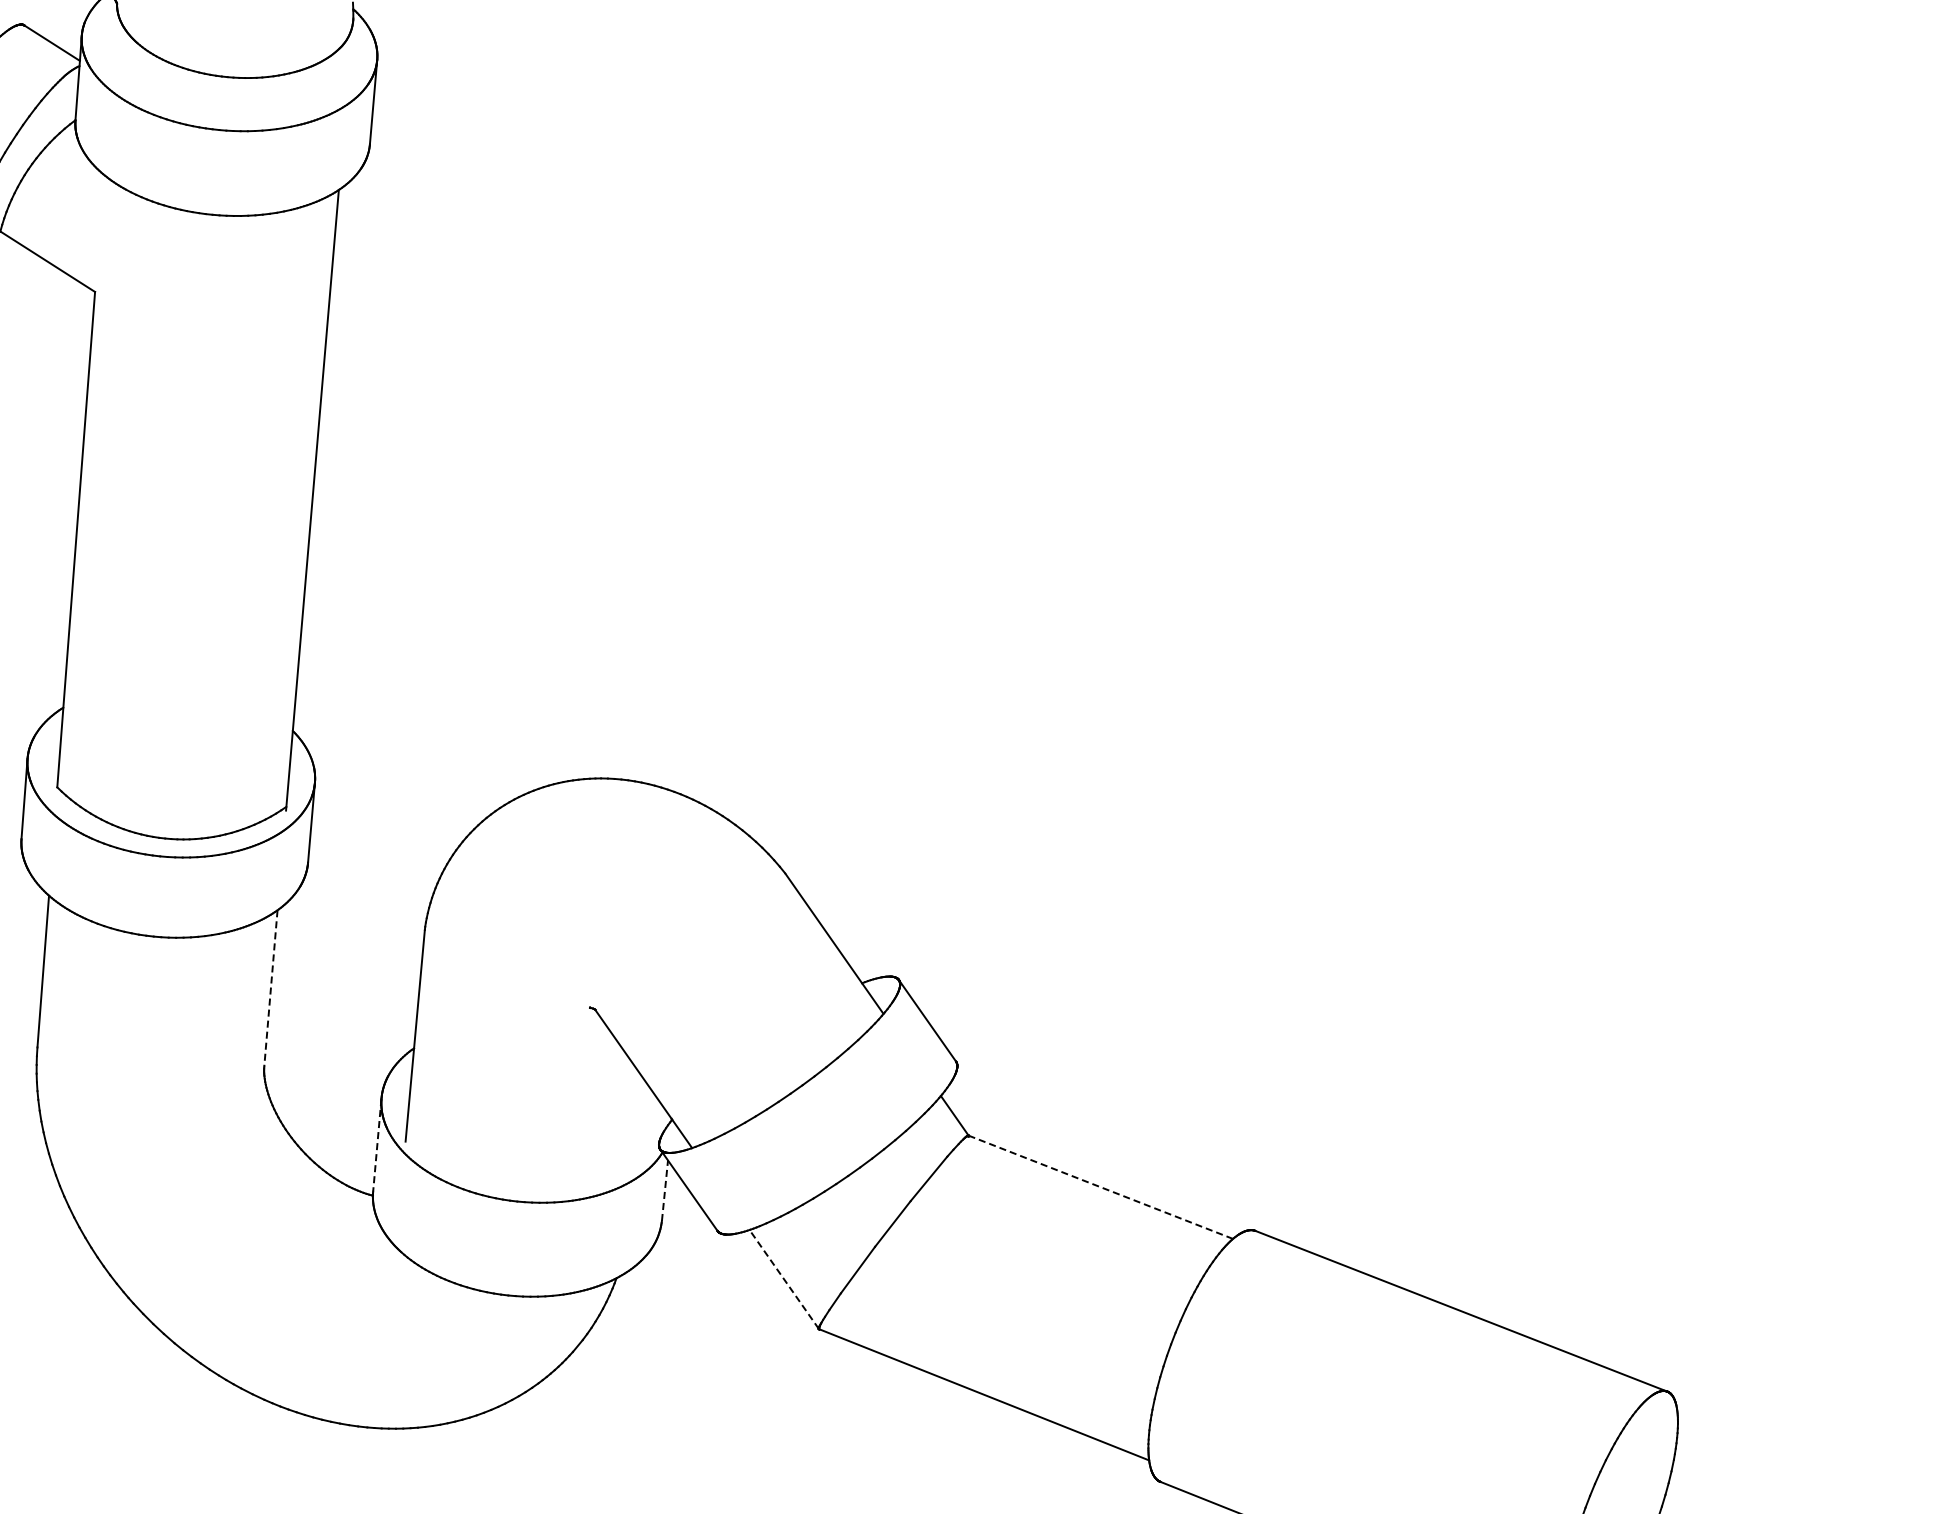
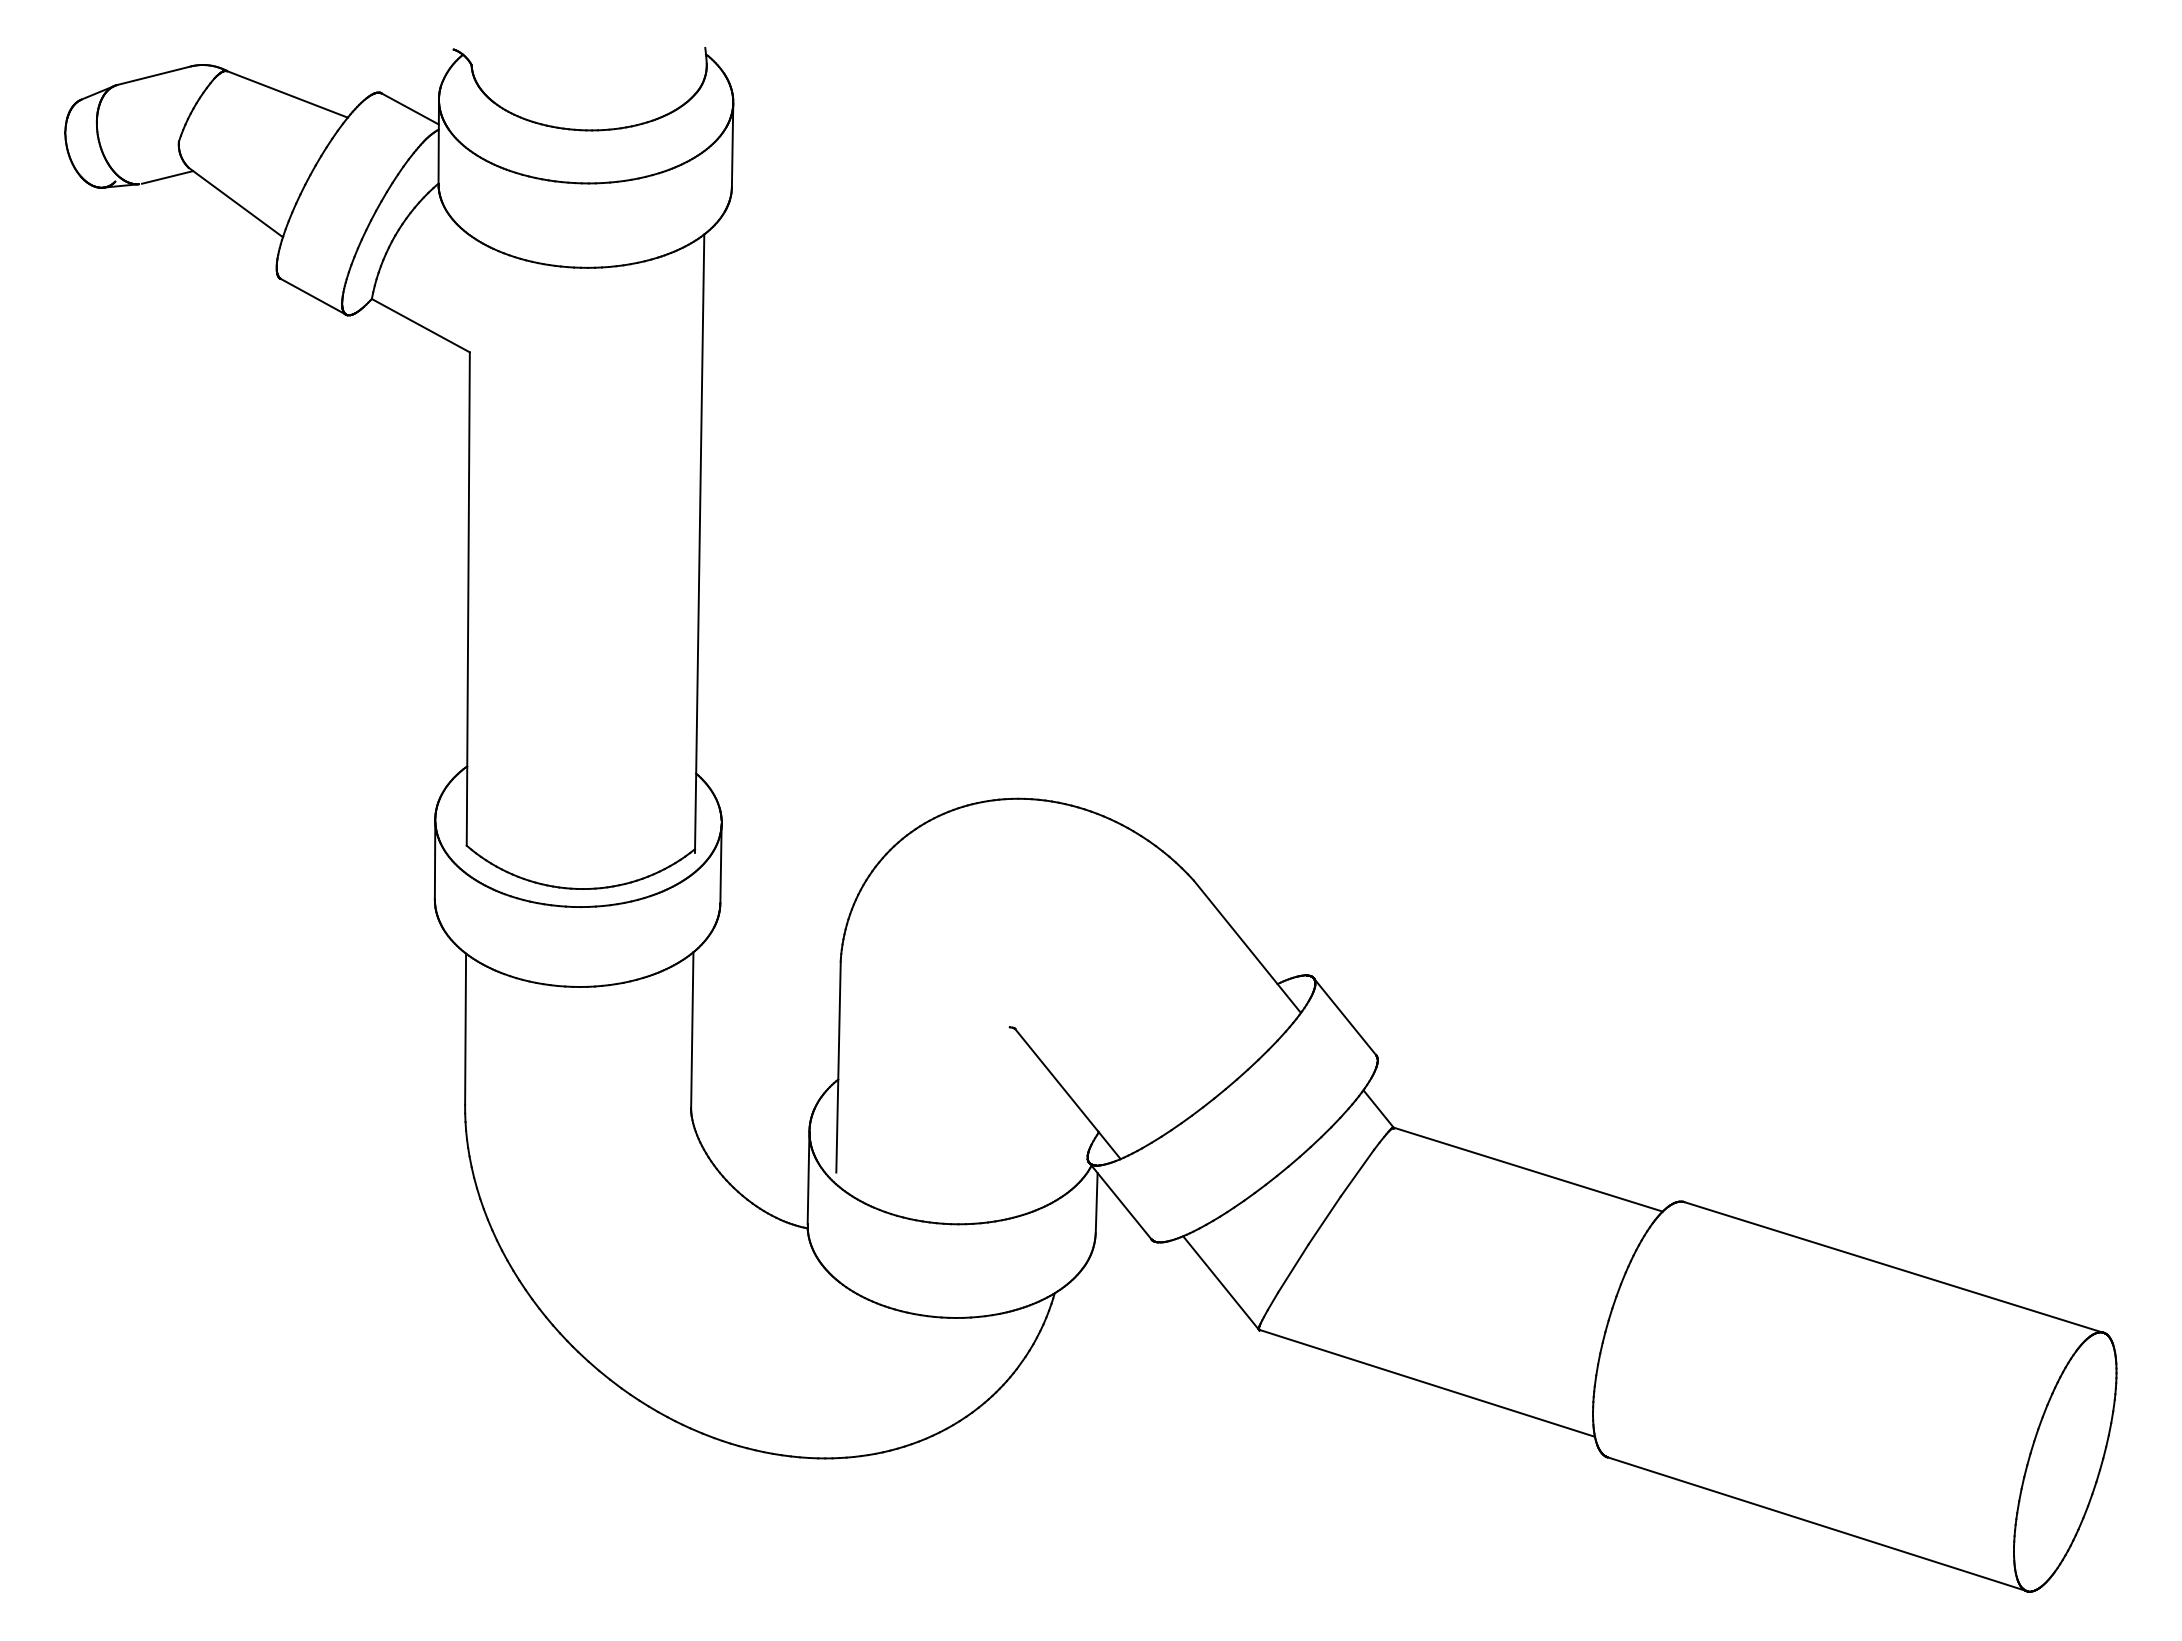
line: (271, 988) -> (692, 1030), dashed -> solid
line: (377, 1145) -> (808, 1178), dashed -> solid
line: (1101, 1187) -> (1528, 1169), dashed -> solid
line: (664, 1189) -> (1096, 1202), dashed -> solid
line: (783, 1279) -> (1220, 1282), dashed -> solid

